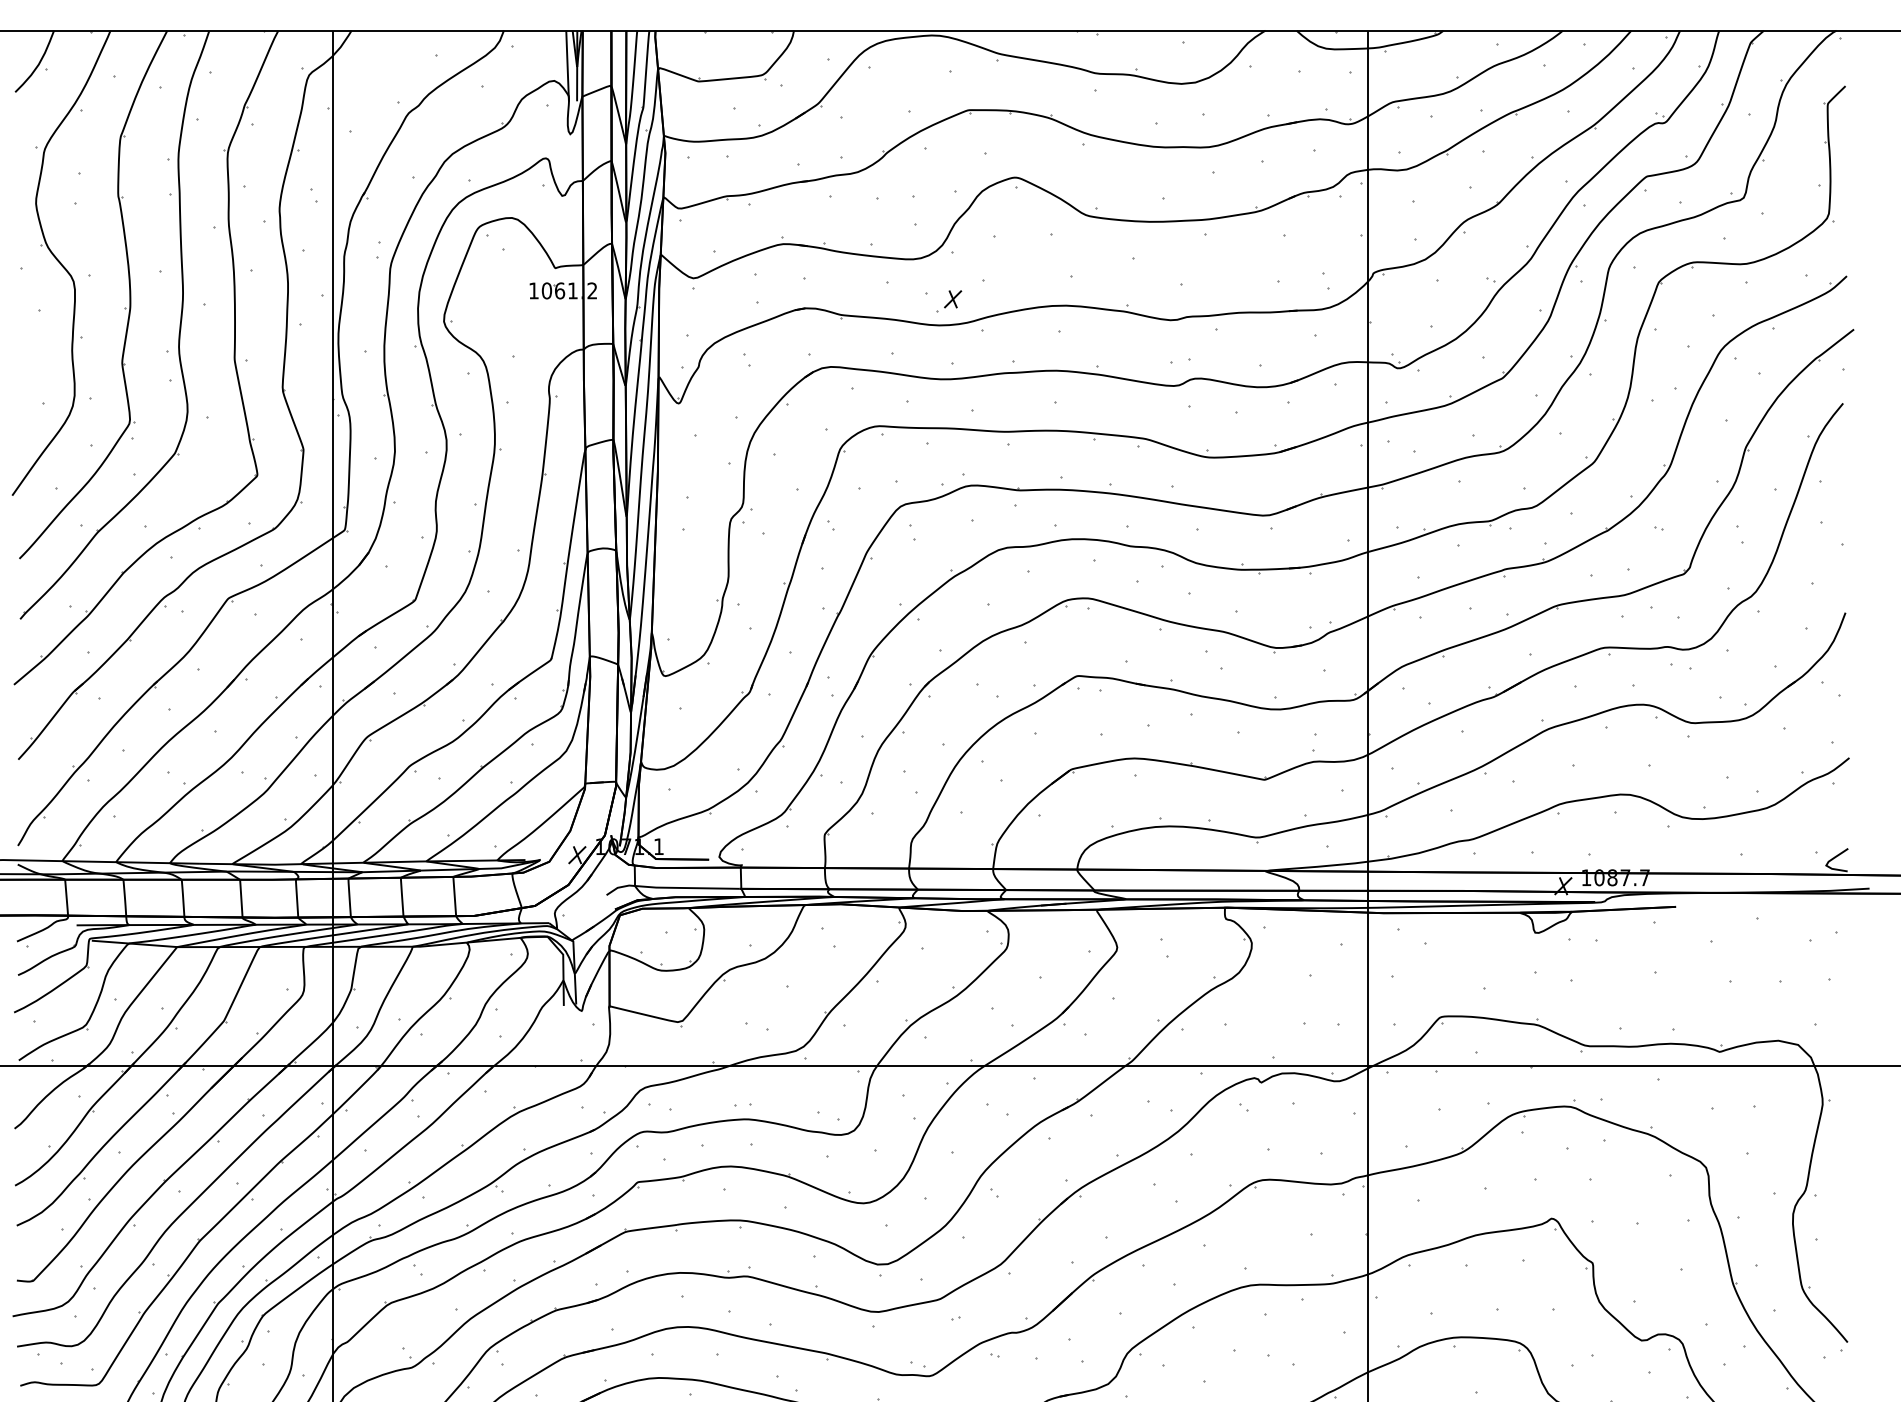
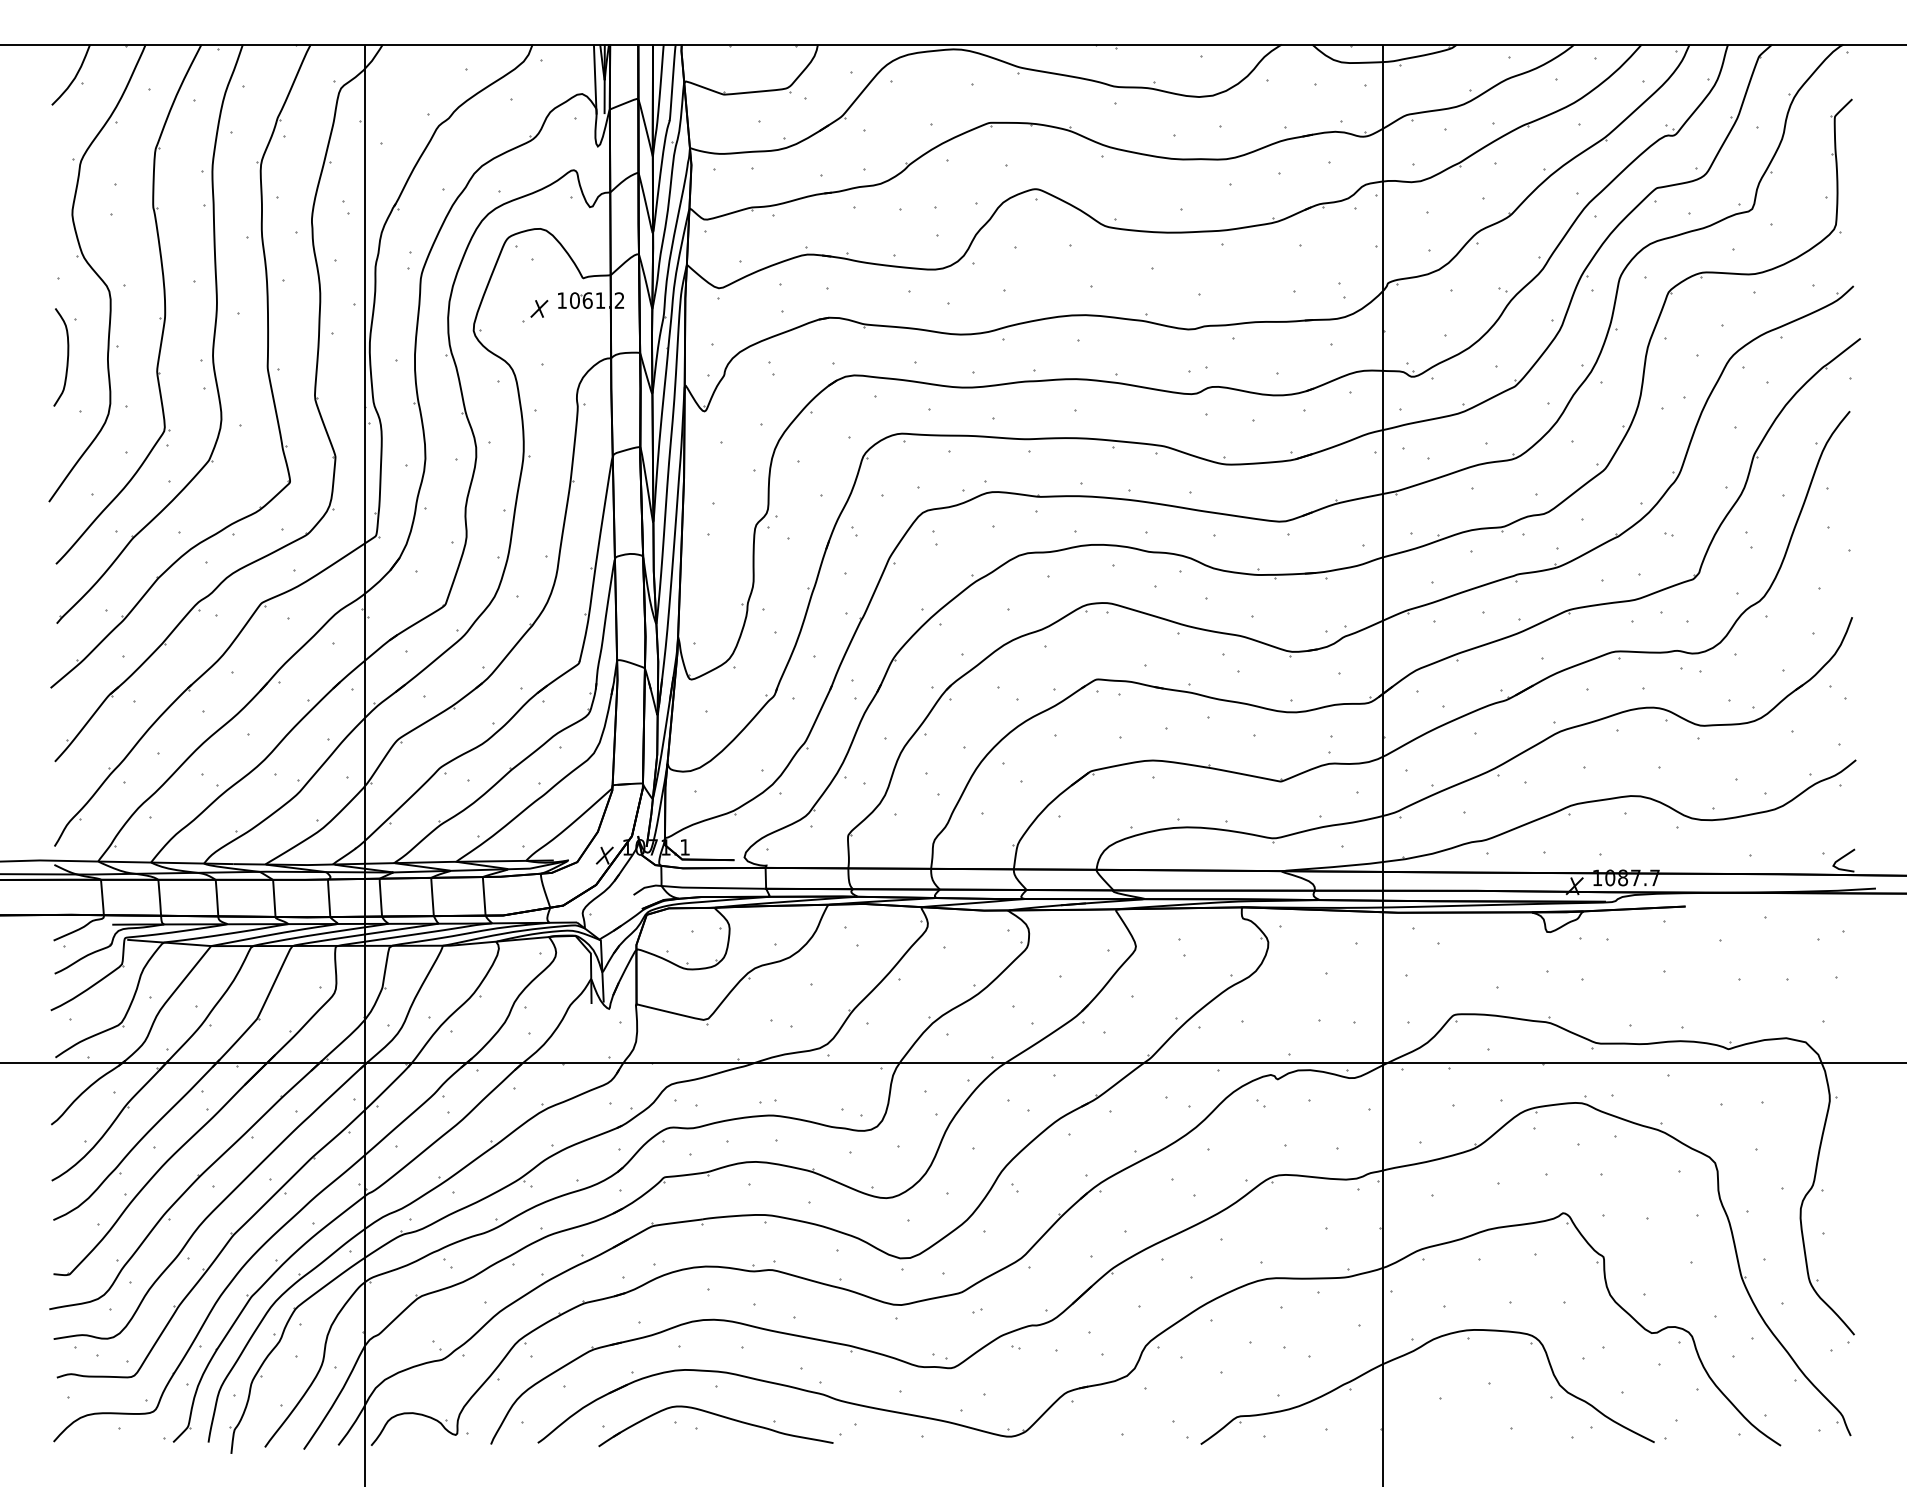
part: (949, 301) -> (535, 311), moved
curve: (31, 348) -> (67, 357), added

